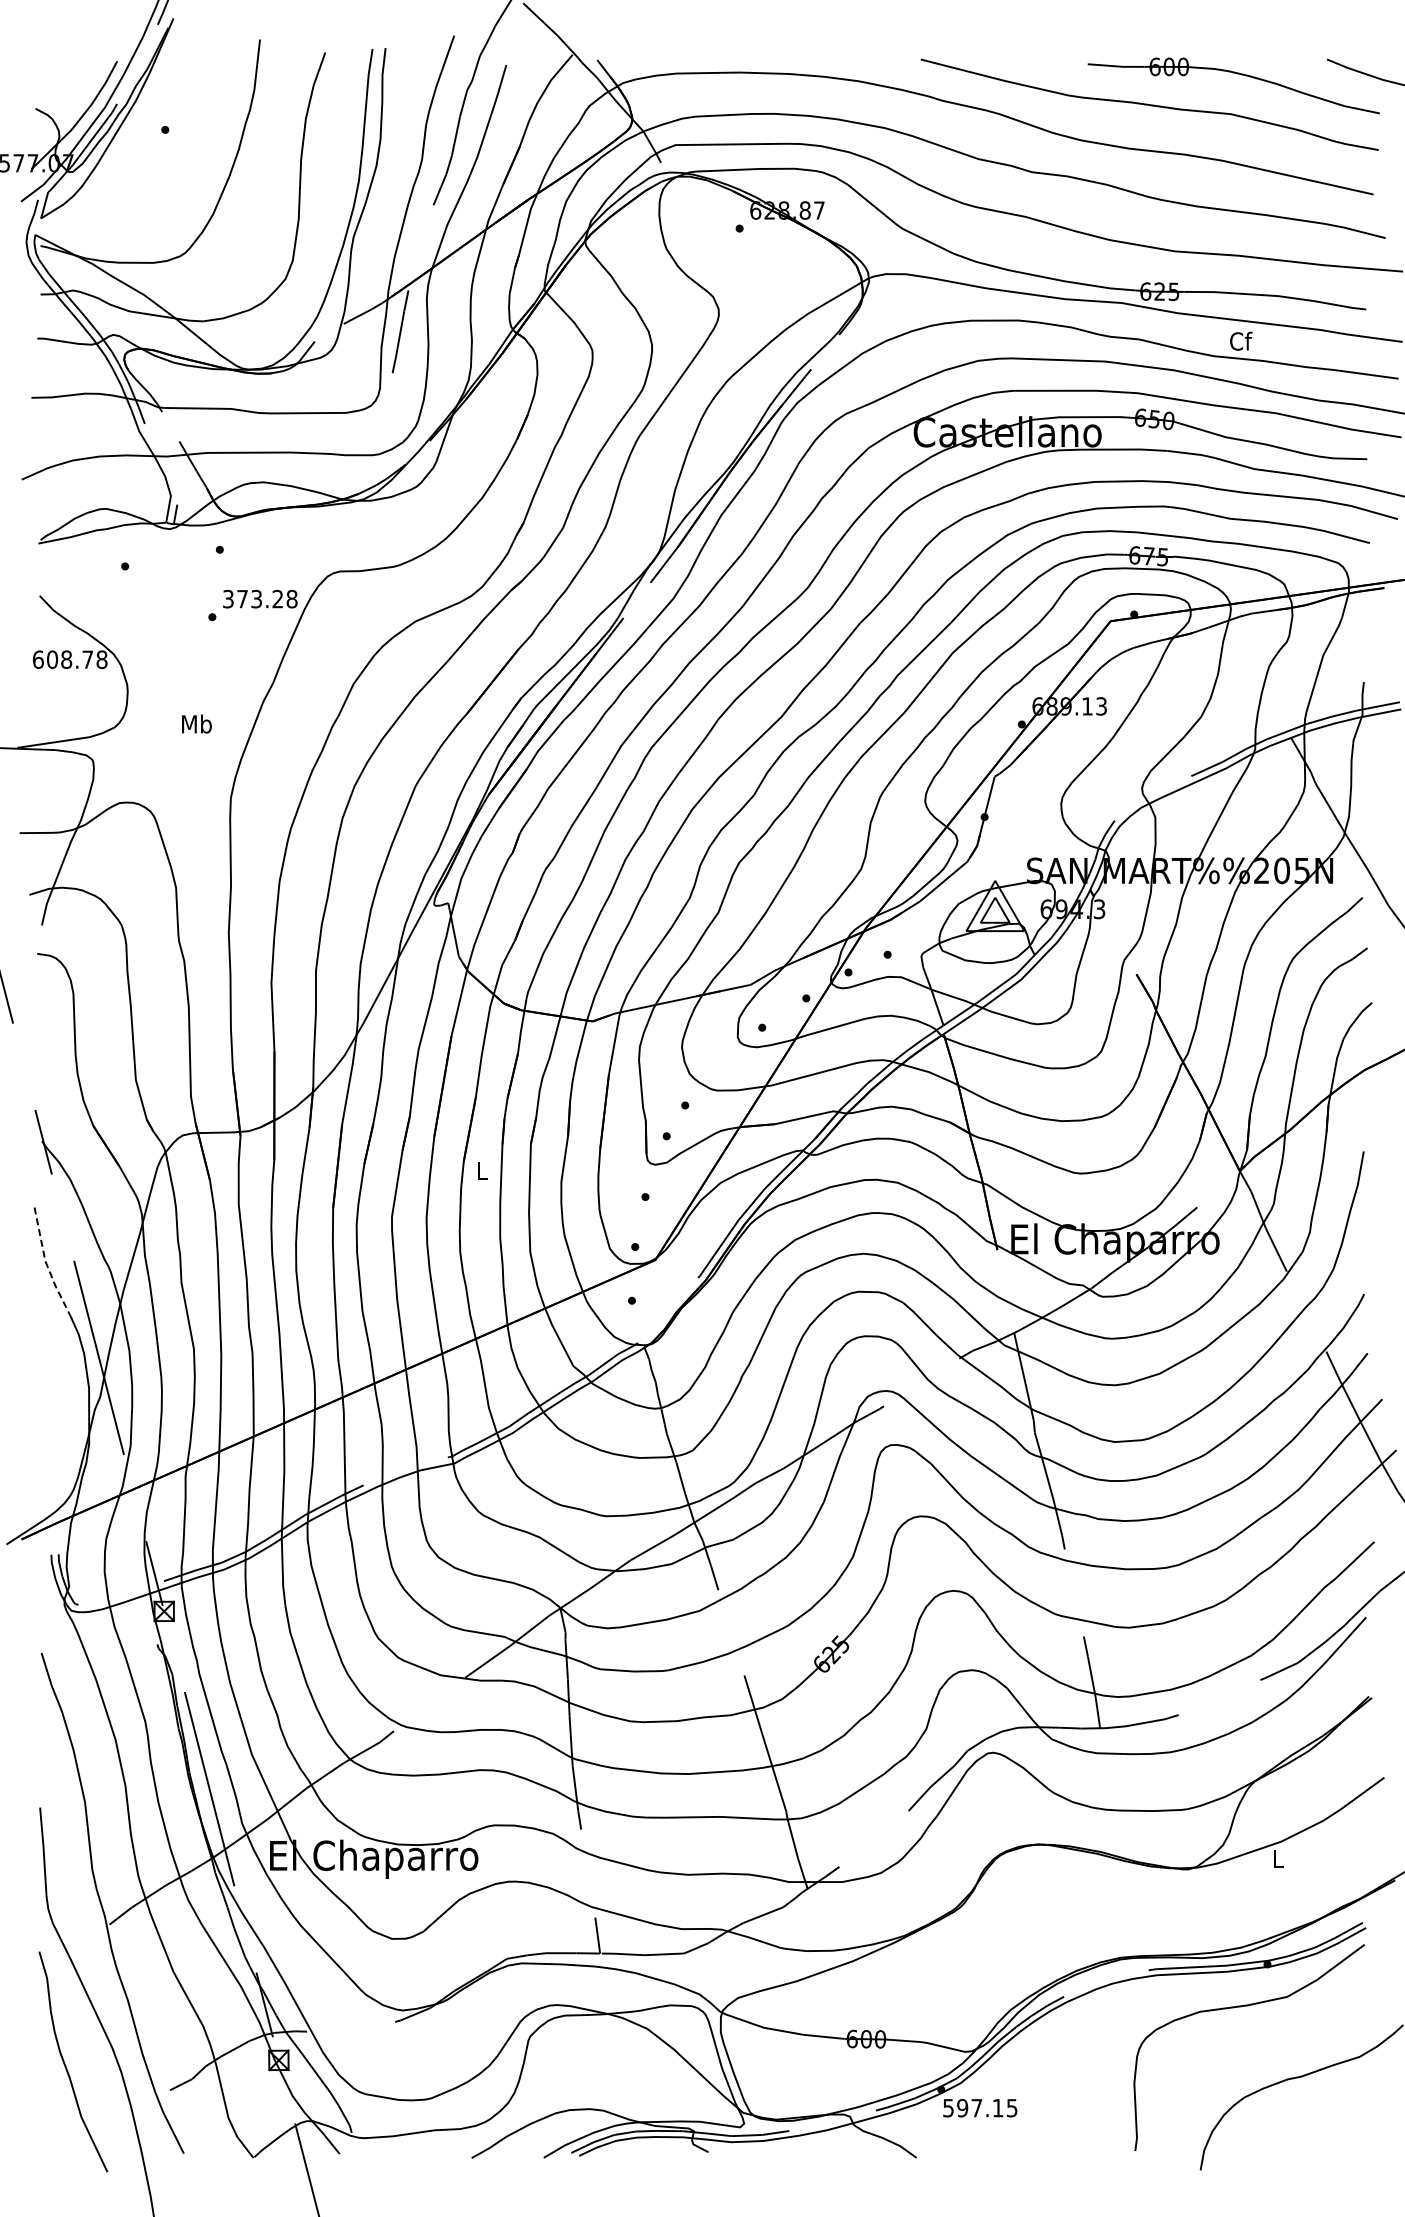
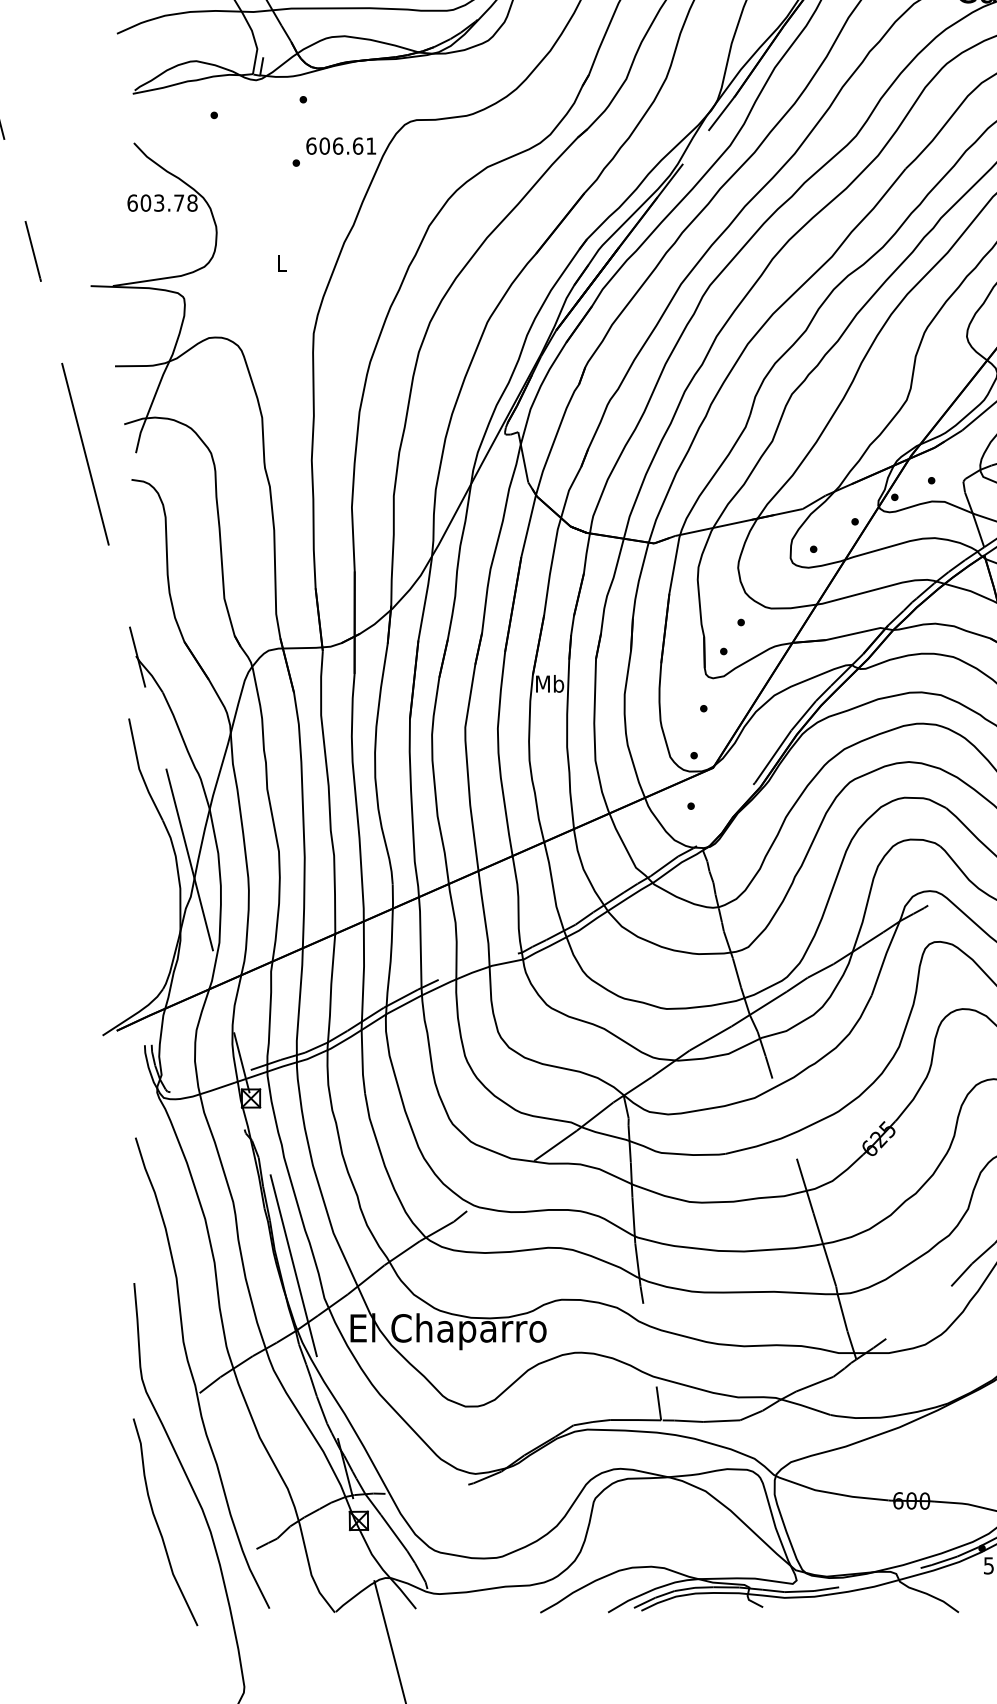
text: (260, 598) -> (341, 145), 373.28 -> 606.61
text: (66, 659) -> (159, 202), 608.78 -> 603.78
text: (196, 723) -> (281, 263), Mb -> L
text: (481, 1170) -> (549, 683), L -> Mb
line: (46, 1264) -> (140, 772), dashed -> solid

